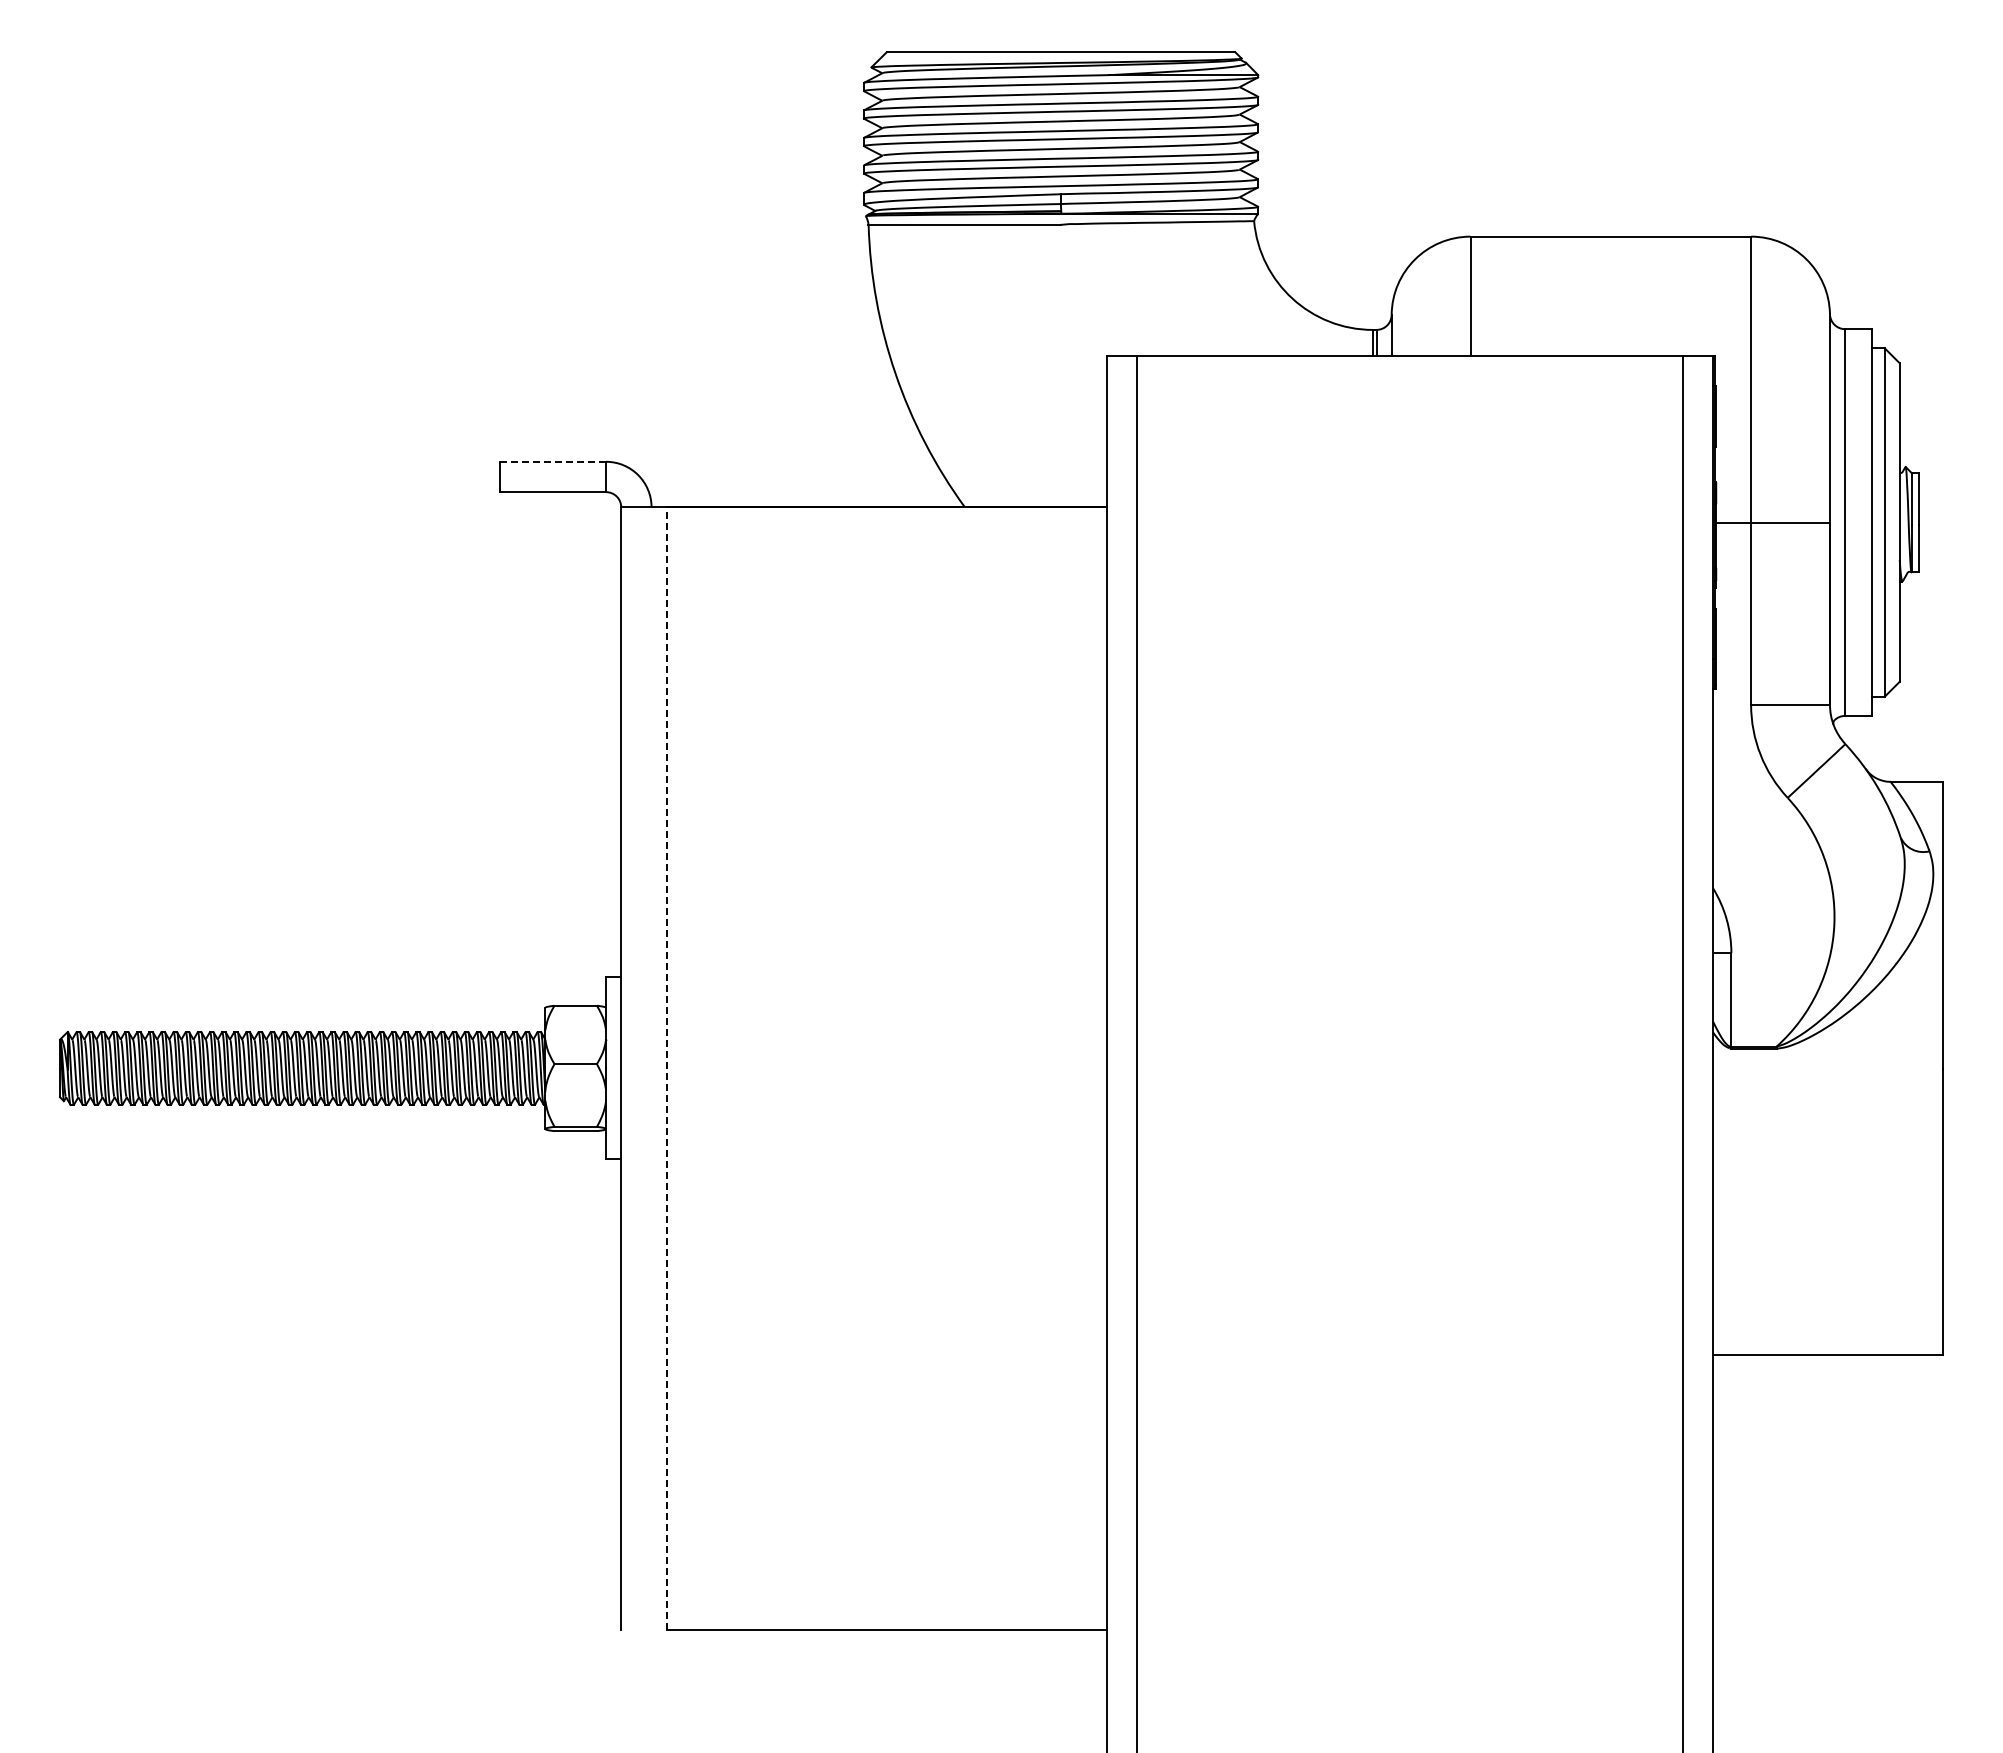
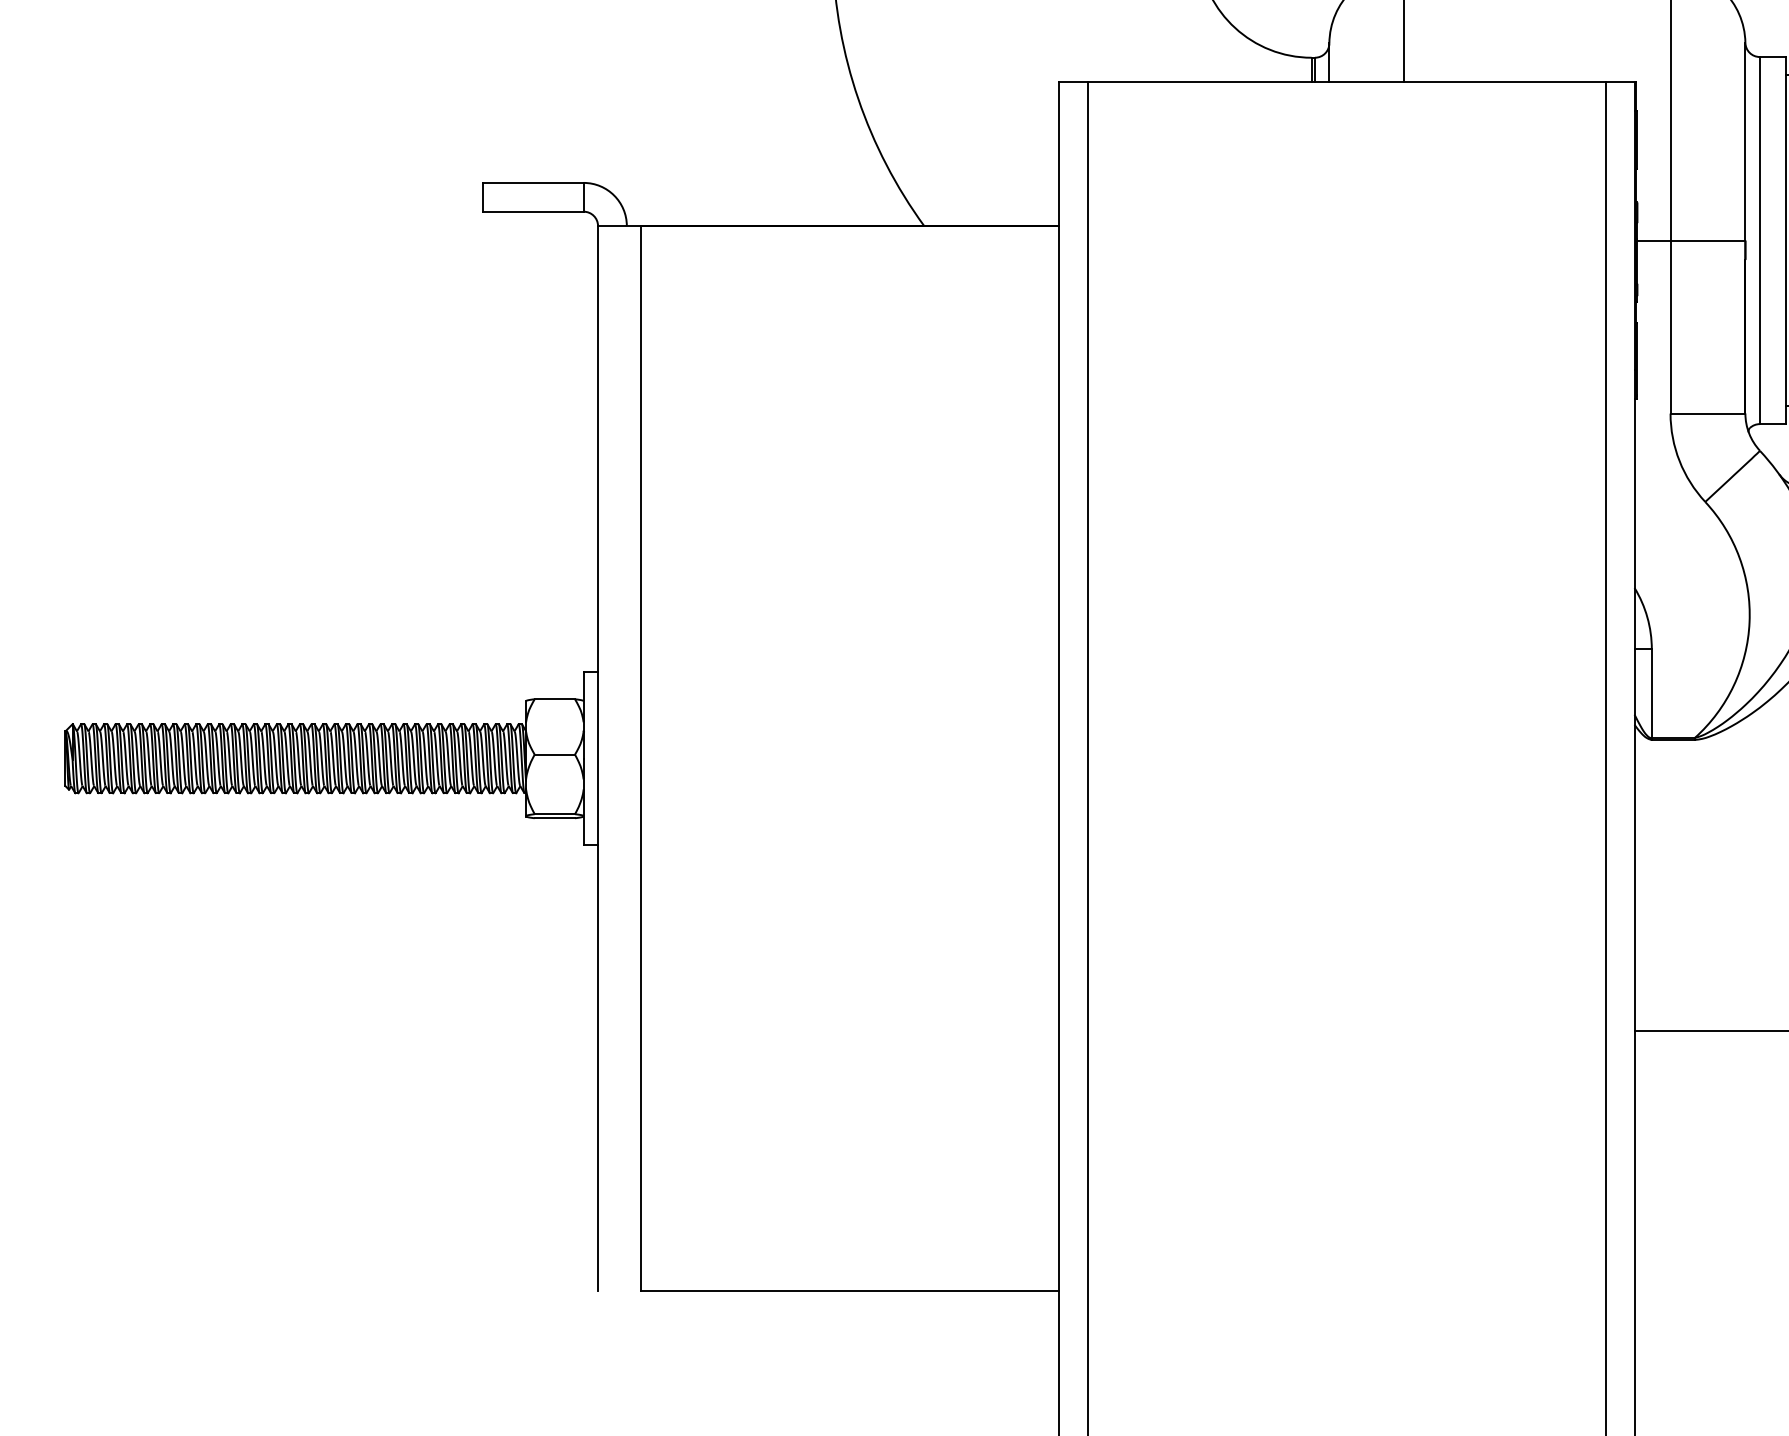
line: (552, 461) -> (532, 182), dashed -> solid
line: (666, 1067) -> (641, 757), dashed -> solid

